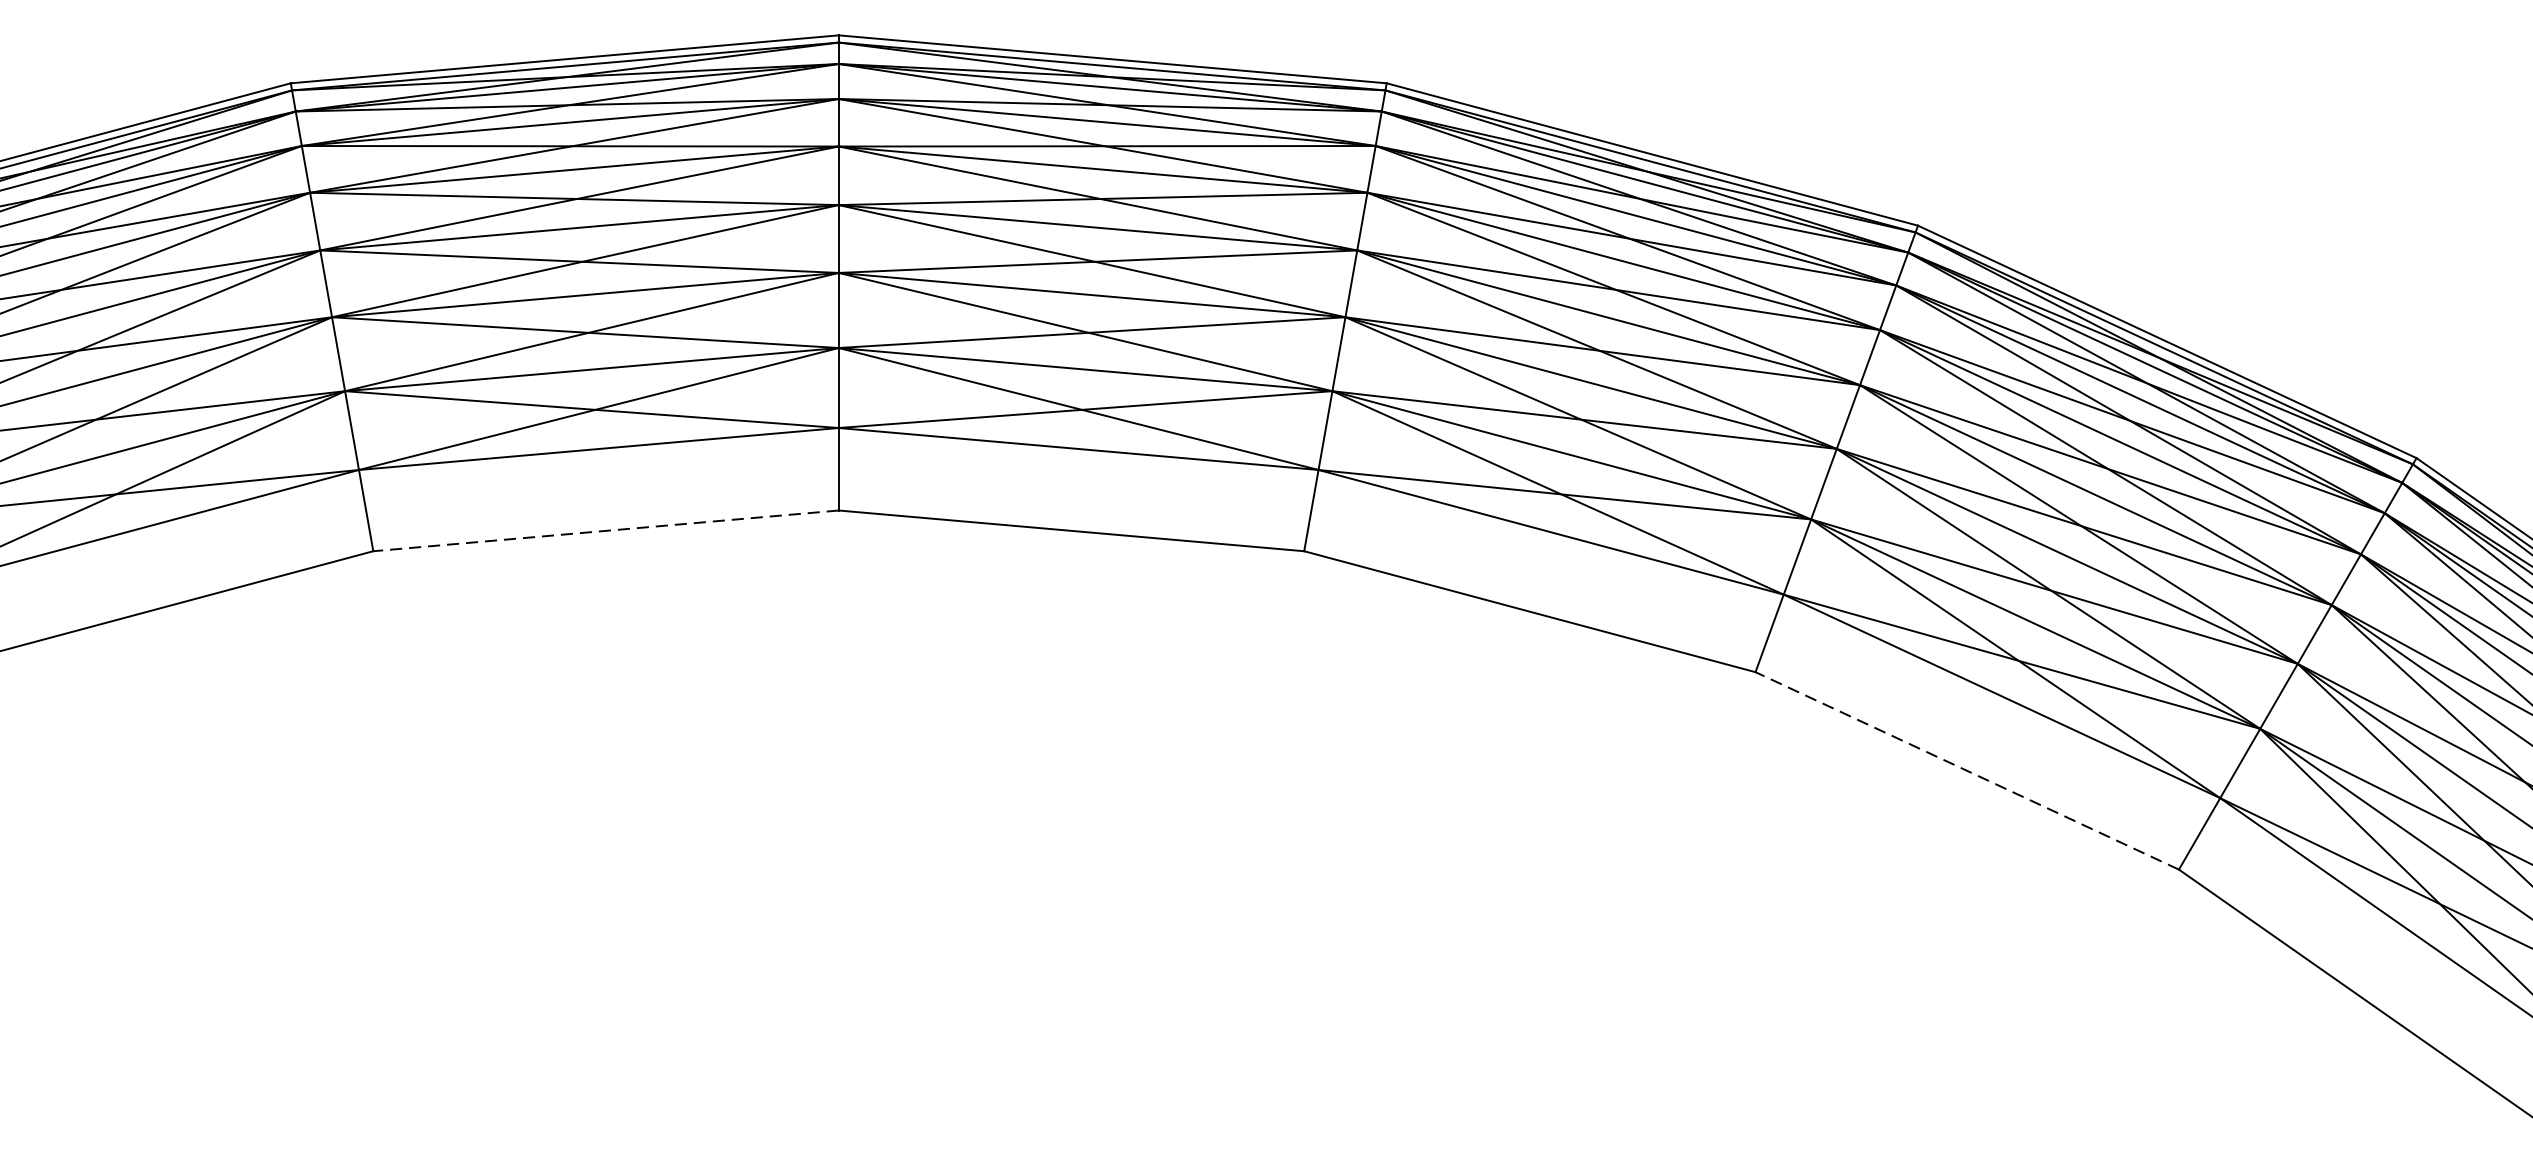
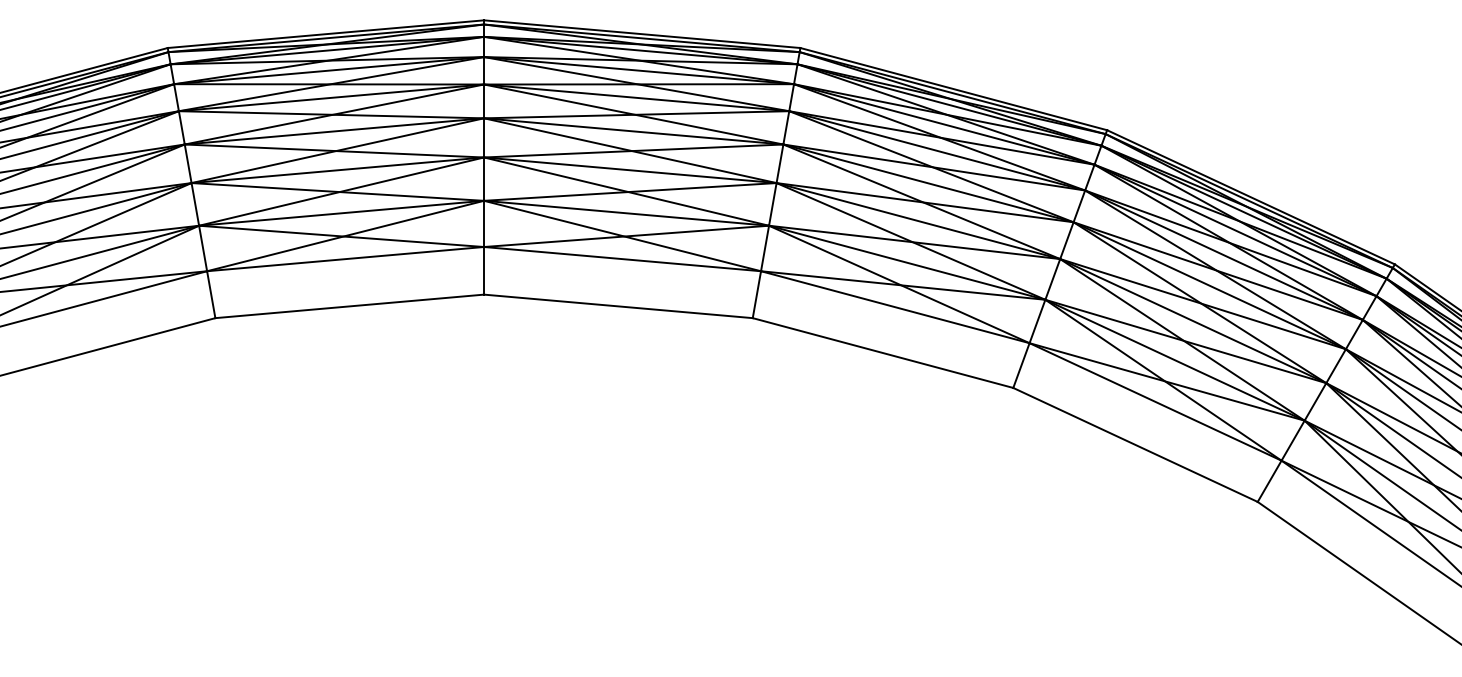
line: (605, 531) -> (349, 306), dashed -> solid
line: (1967, 770) -> (1135, 444), dashed -> solid

